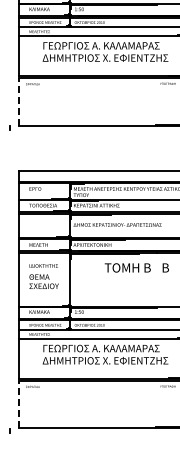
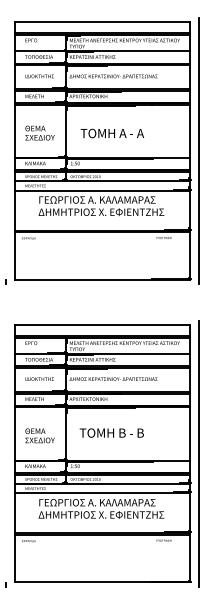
line: (19, 102) -> (15, 256), dashed -> solid
text: (43, 265) -> (39, 378), moved
text: (136, 267) -> (111, 432), moved
line: (19, 404) -> (15, 558), dashed -> solid

